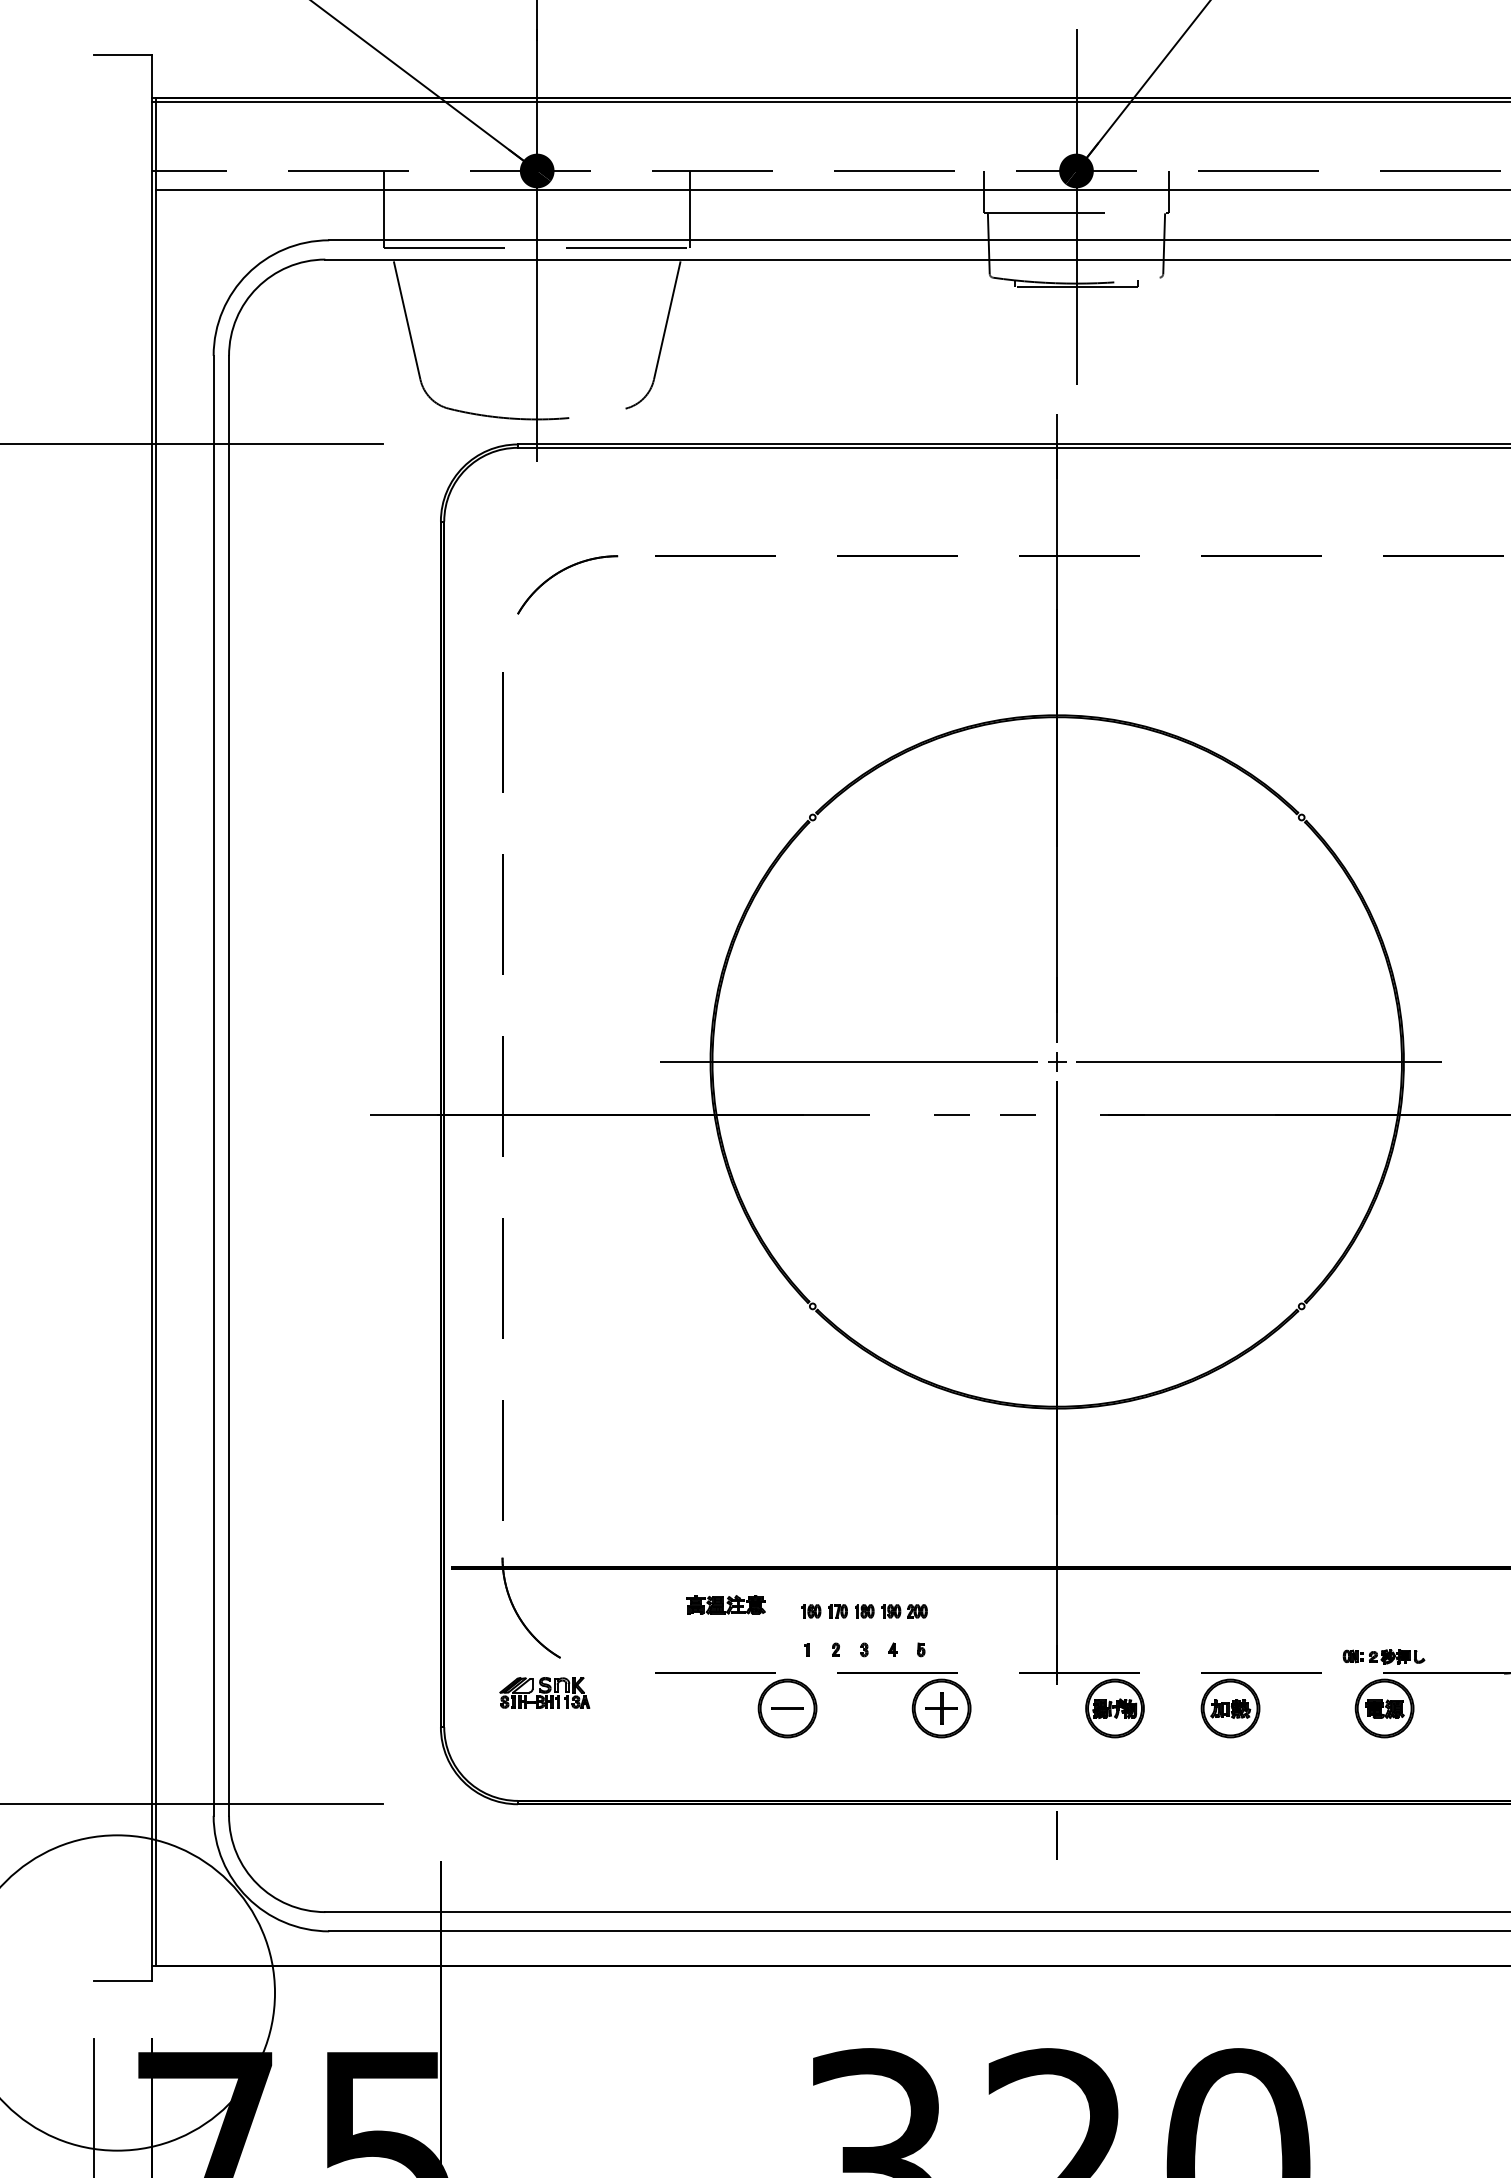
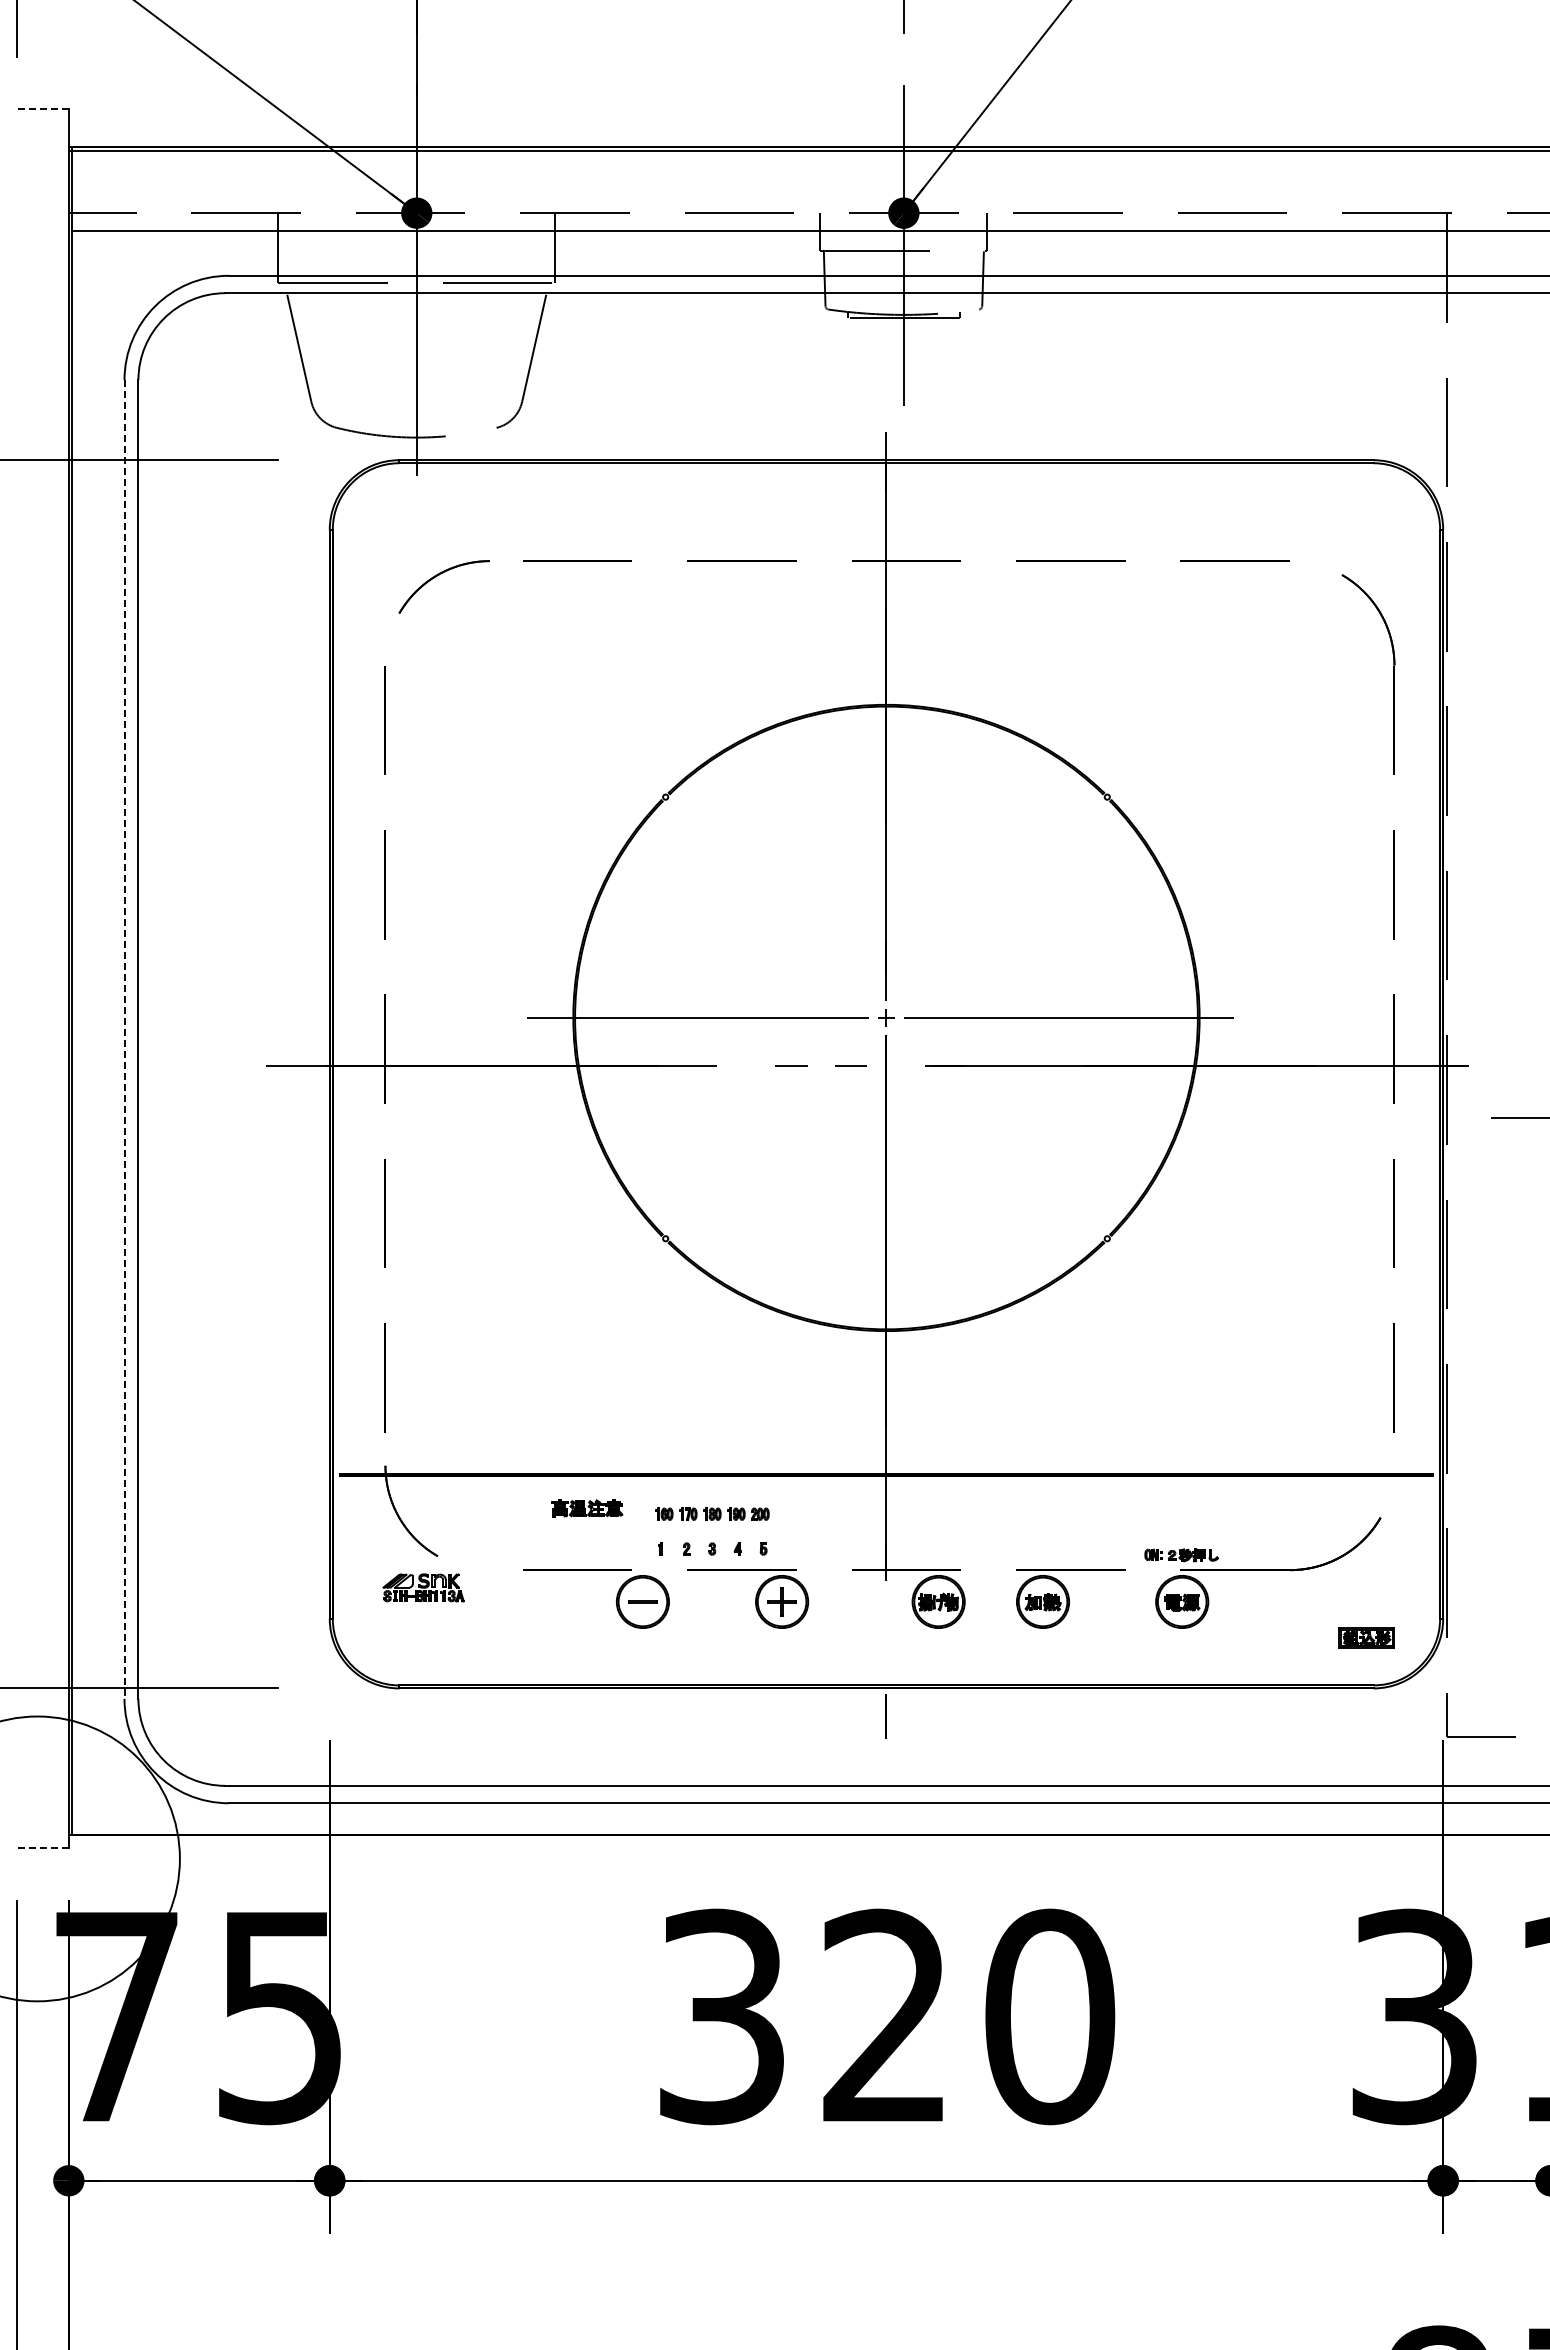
line: (122, 55) -> (42, 108), solid -> dashed
line: (213, 1086) -> (124, 1040), solid -> dashed
line: (122, 1981) -> (42, 1848), solid -> dashed

